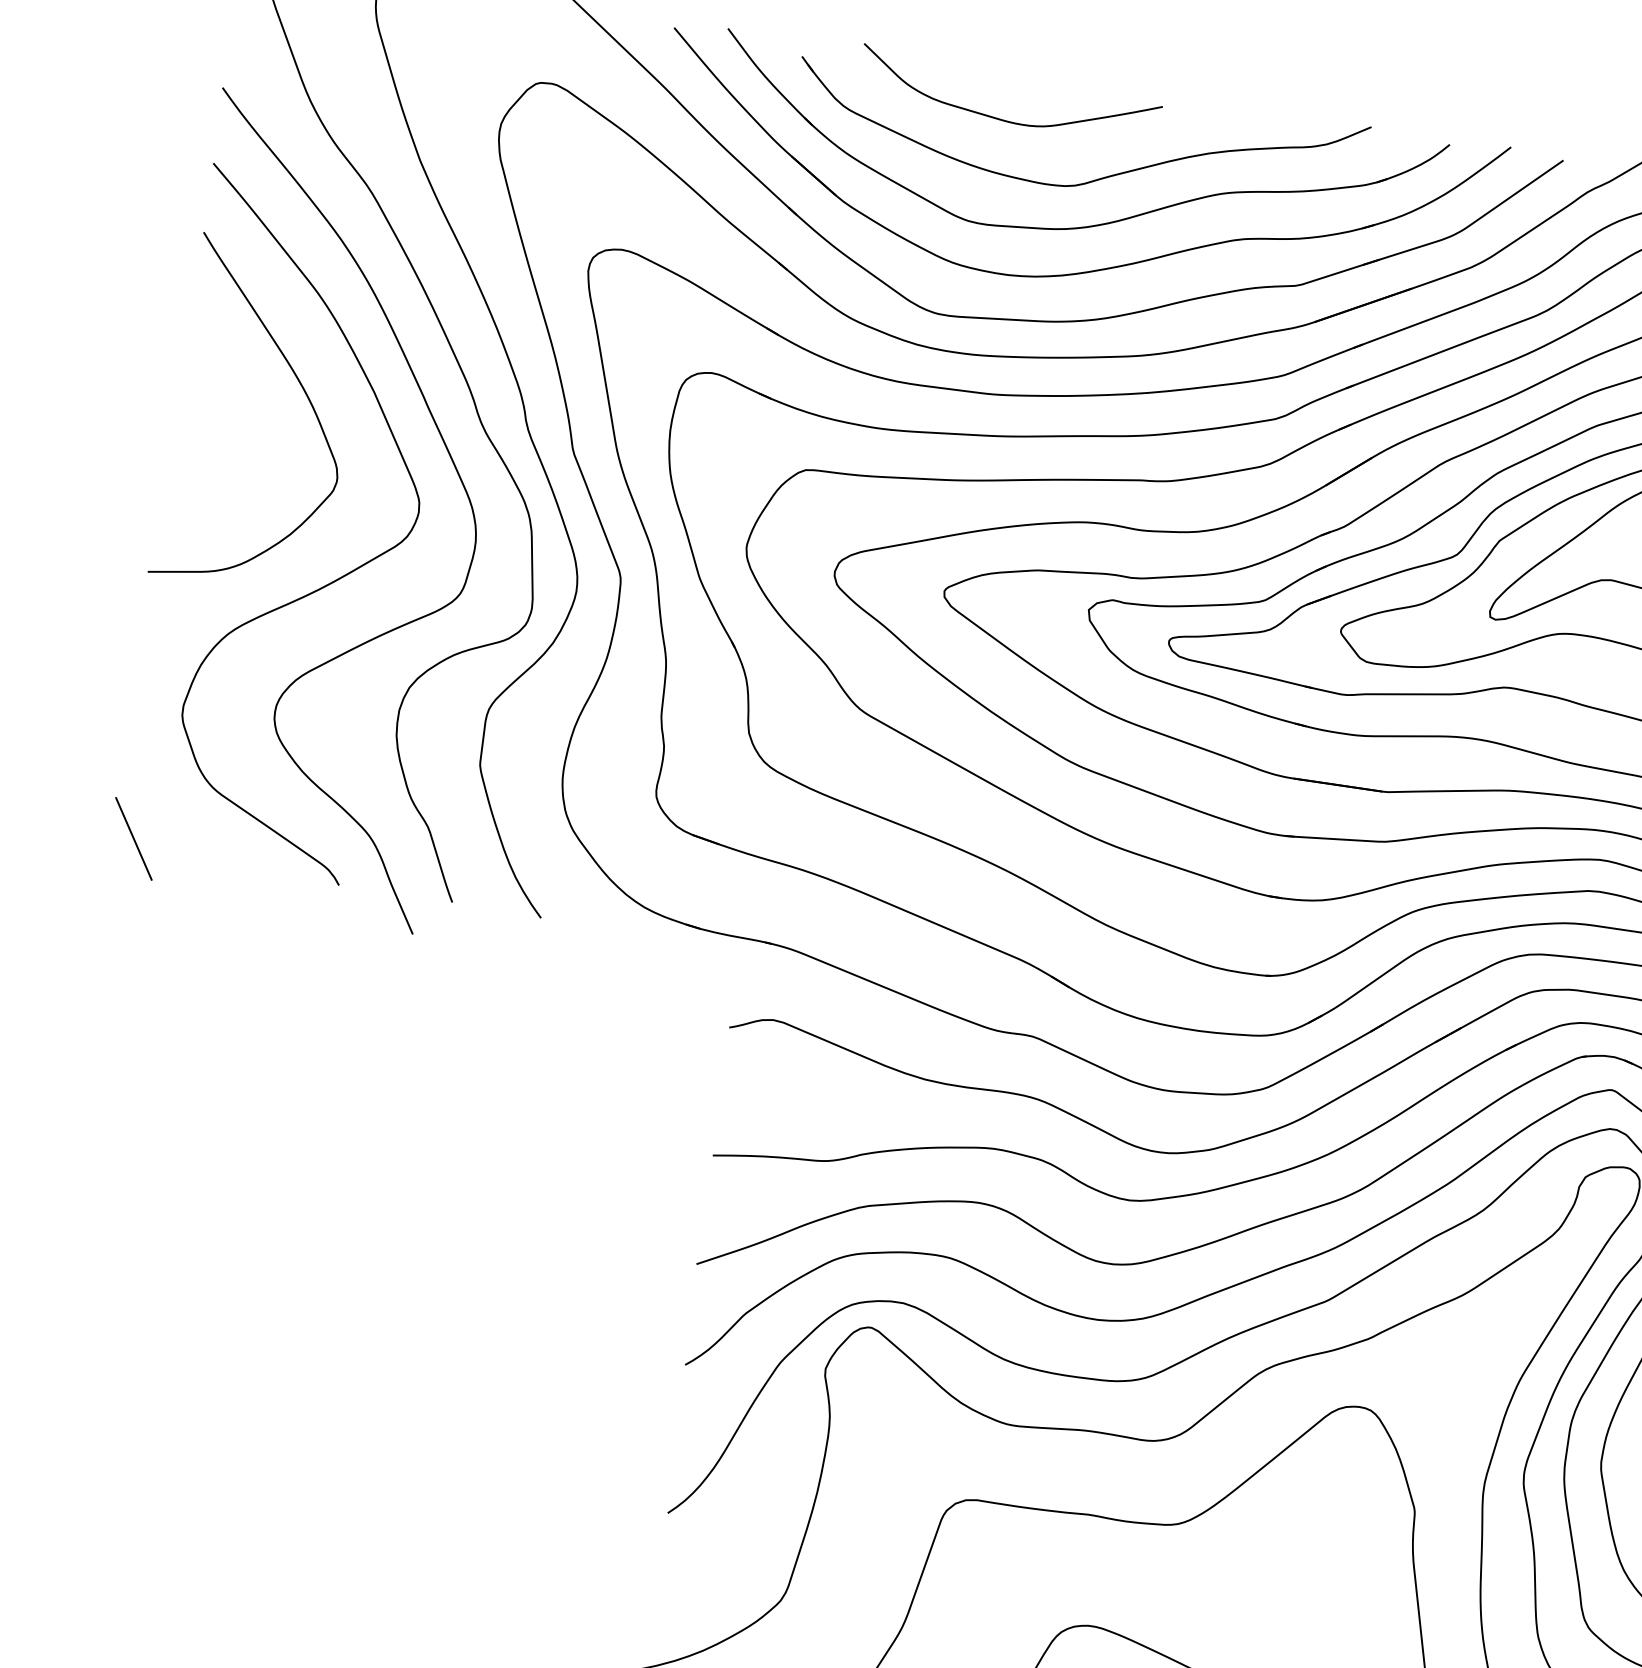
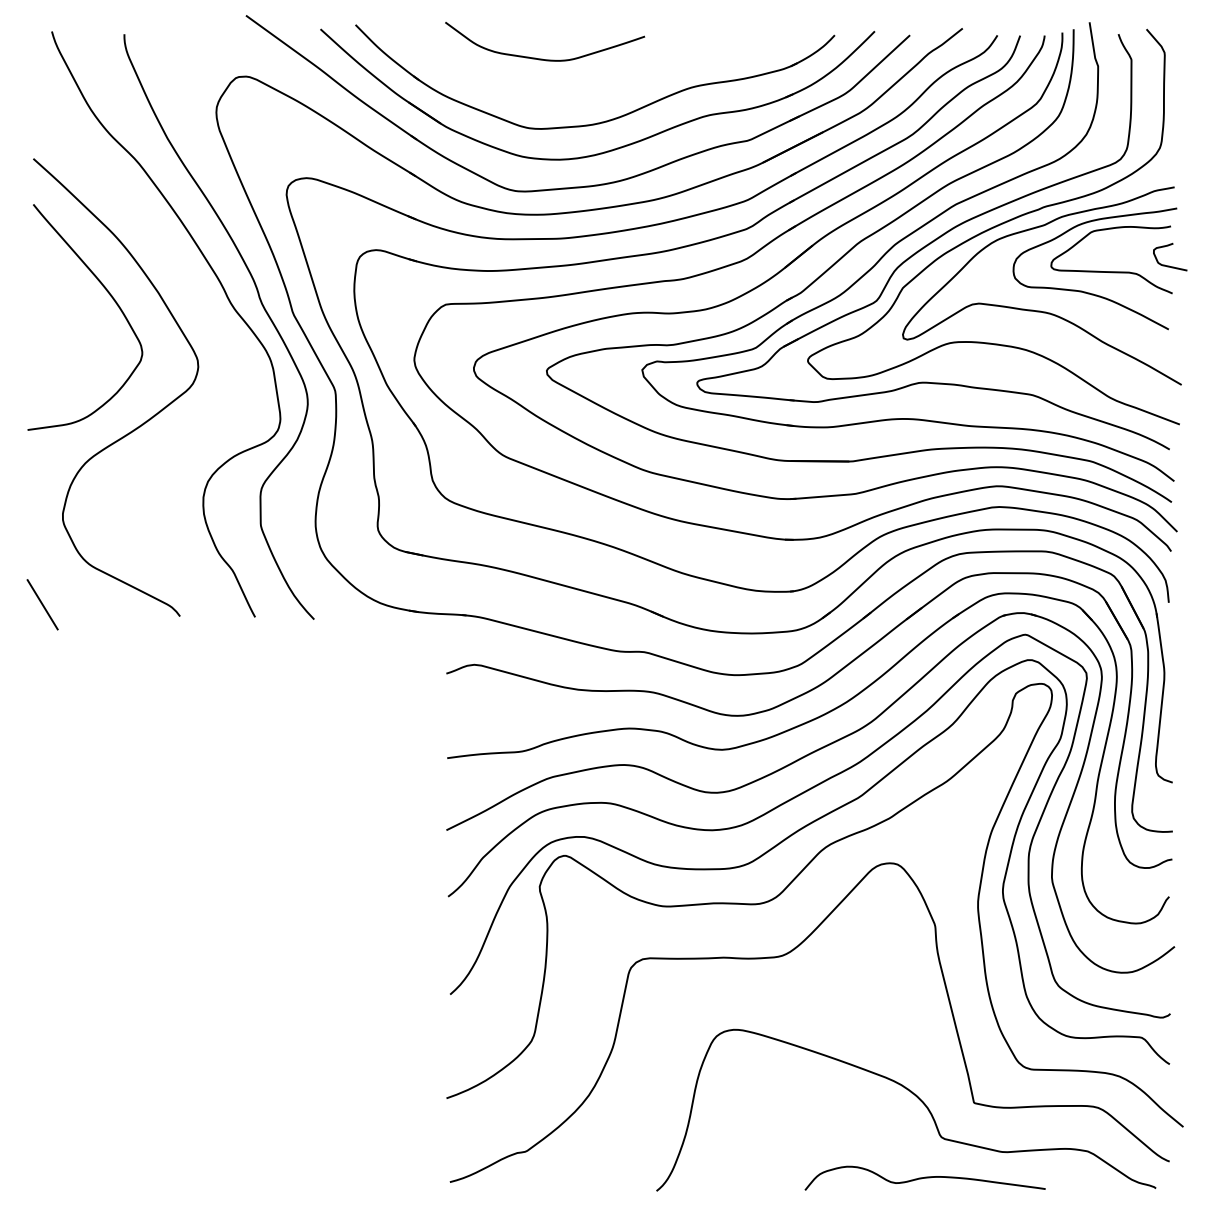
part: (1087, 180) -> (602, 91), removed
curve: (382, 632) -> (185, 448), removed

